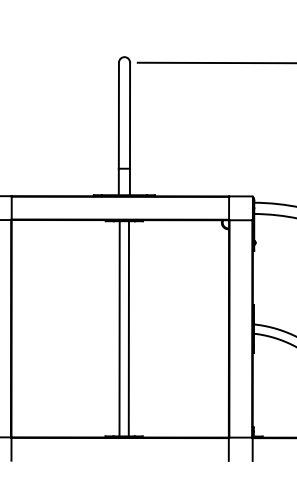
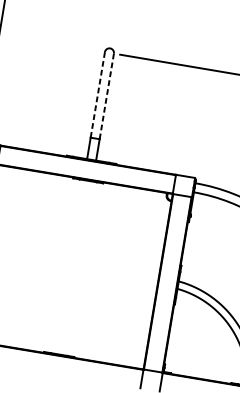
line: (130, 115) -> (107, 96), solid -> dashed
line: (118, 116) -> (97, 95), solid -> dashed
line: (119, 328) -> (69, 266), removed
line: (128, 328) -> (77, 267), removed

